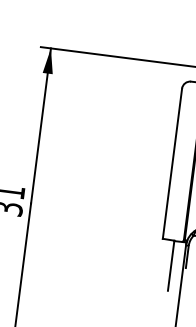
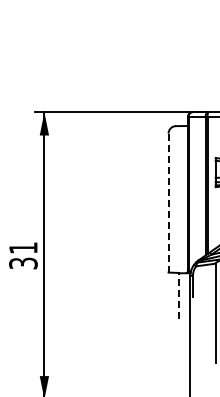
line: (172, 164) -> (168, 203), solid -> dashed
line: (171, 265) -> (179, 295), solid -> dashed

